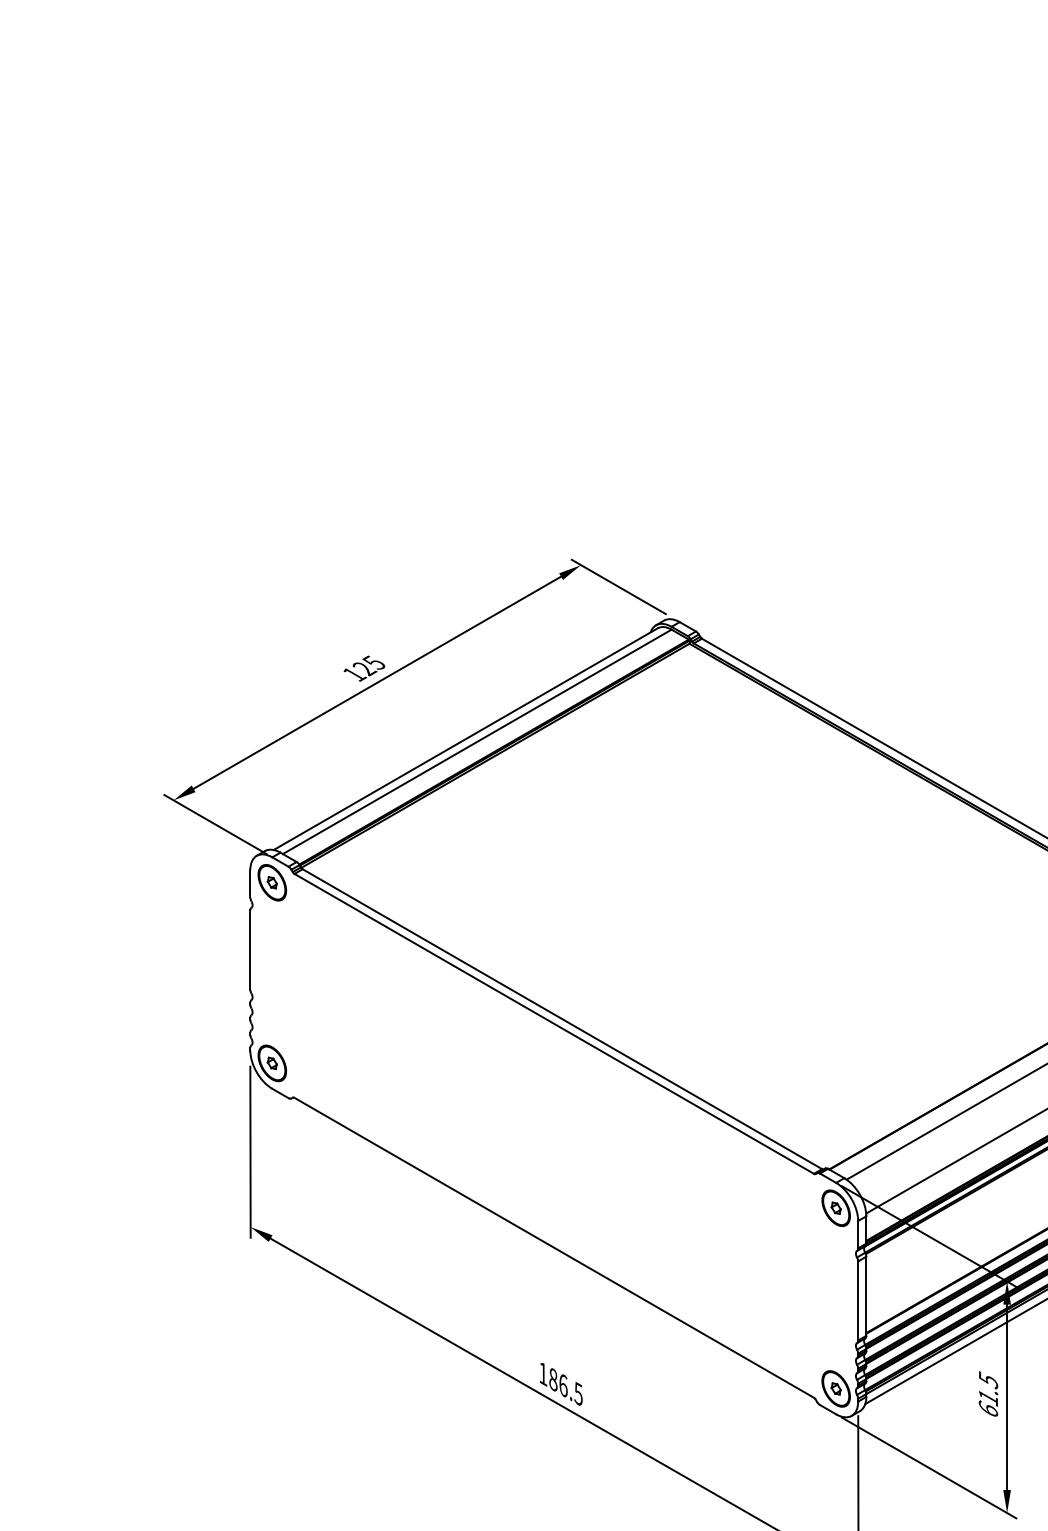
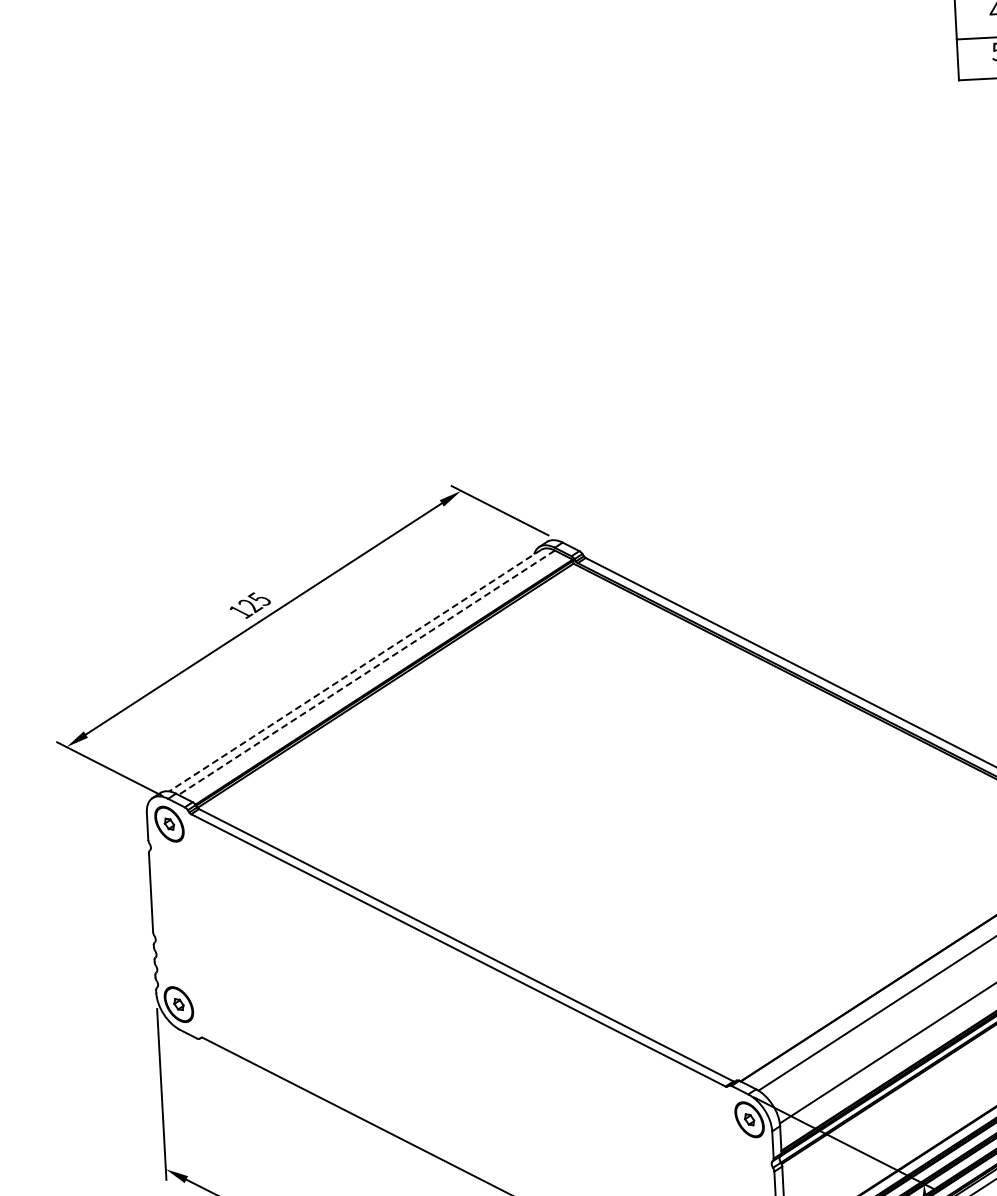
line: (465, 739) -> (354, 671), solid -> dashed
line: (476, 742) -> (366, 673), solid -> dashed

